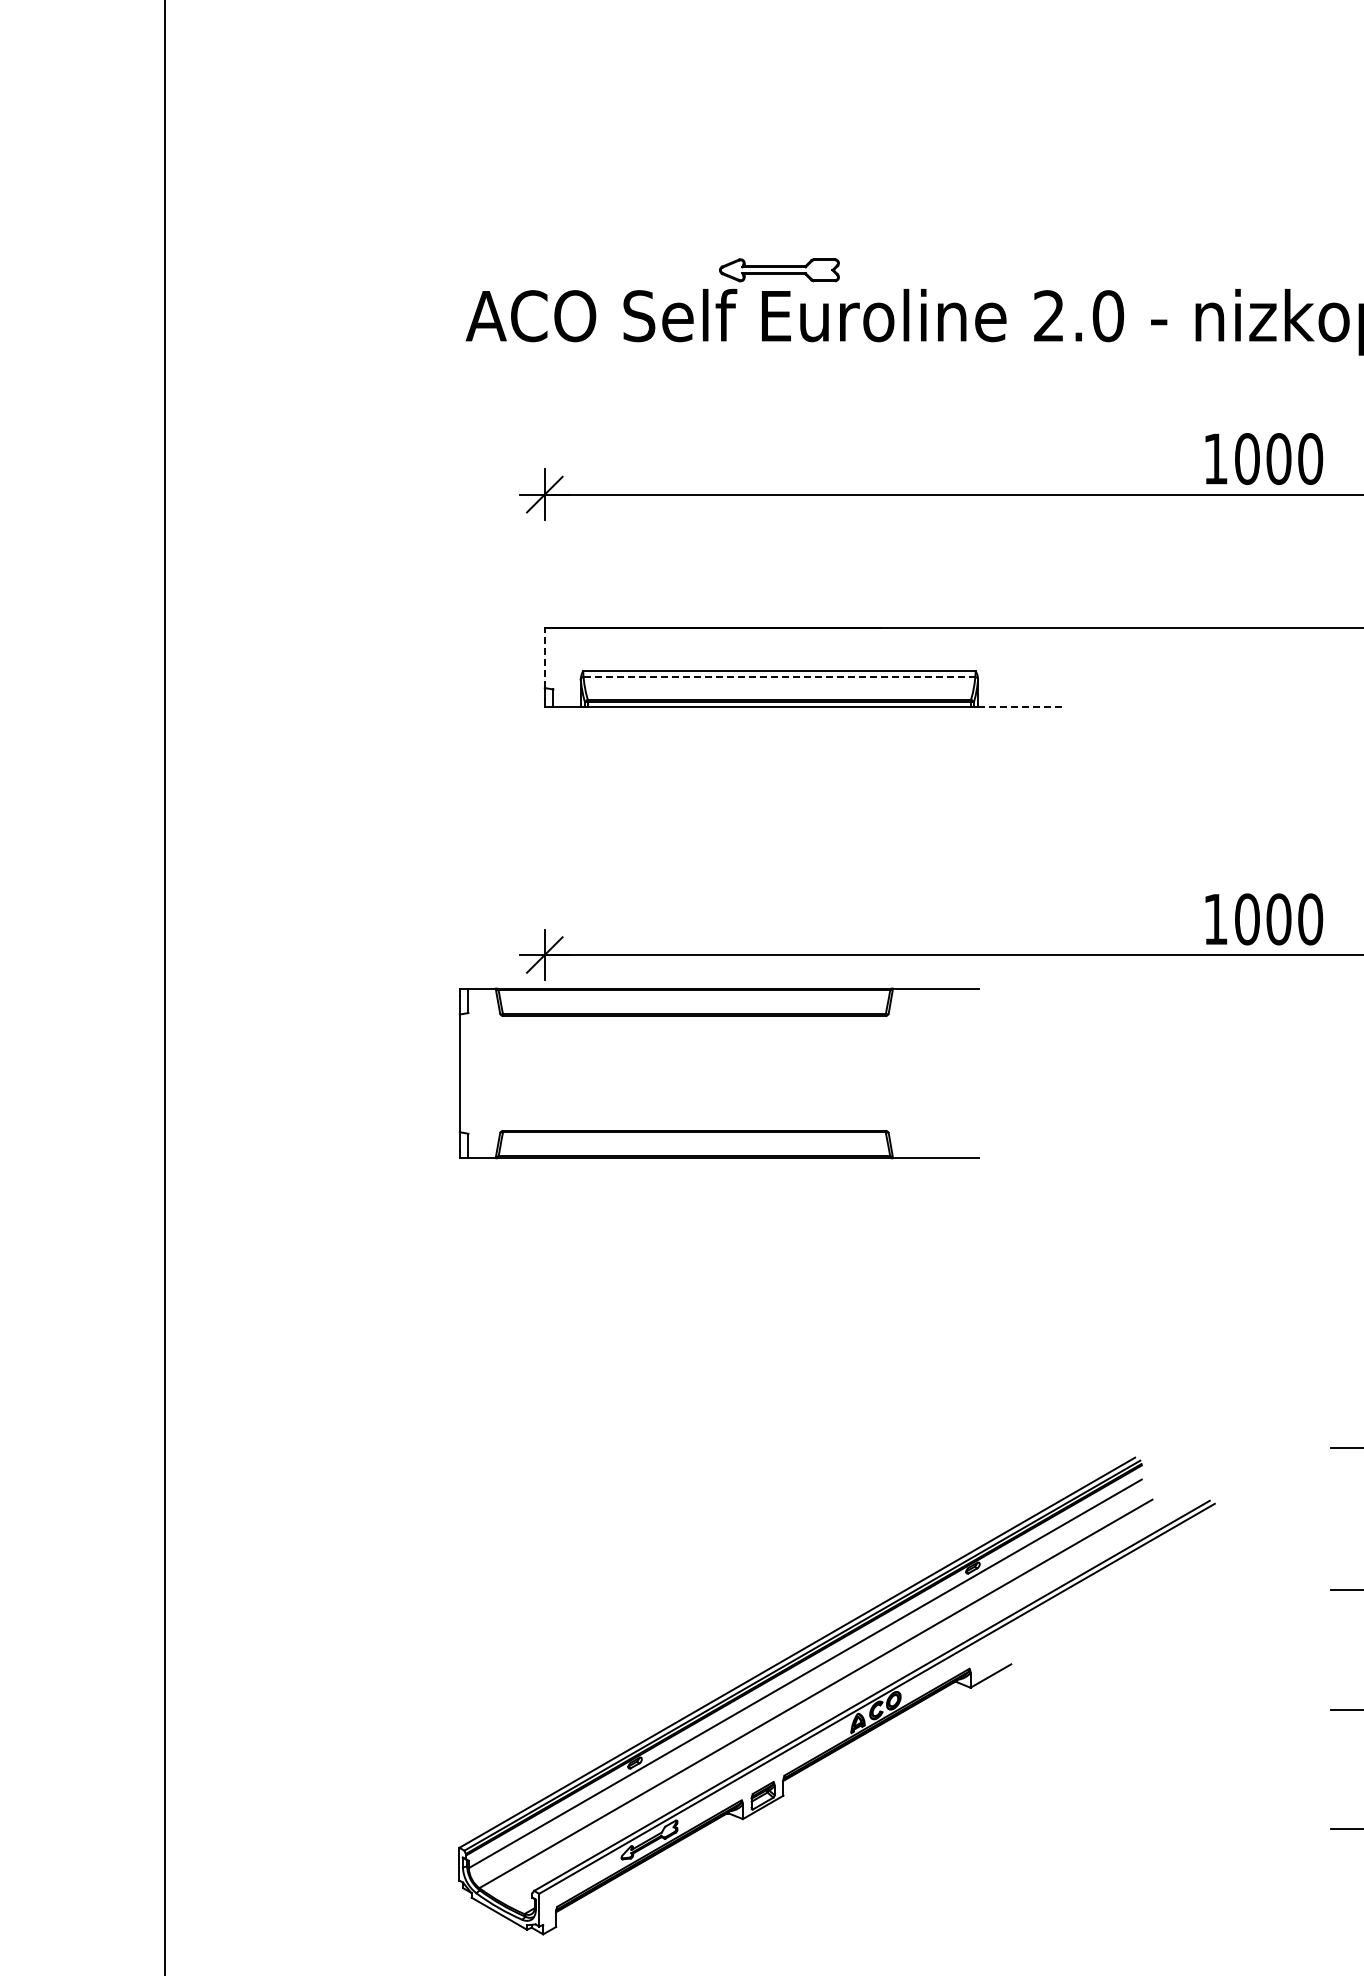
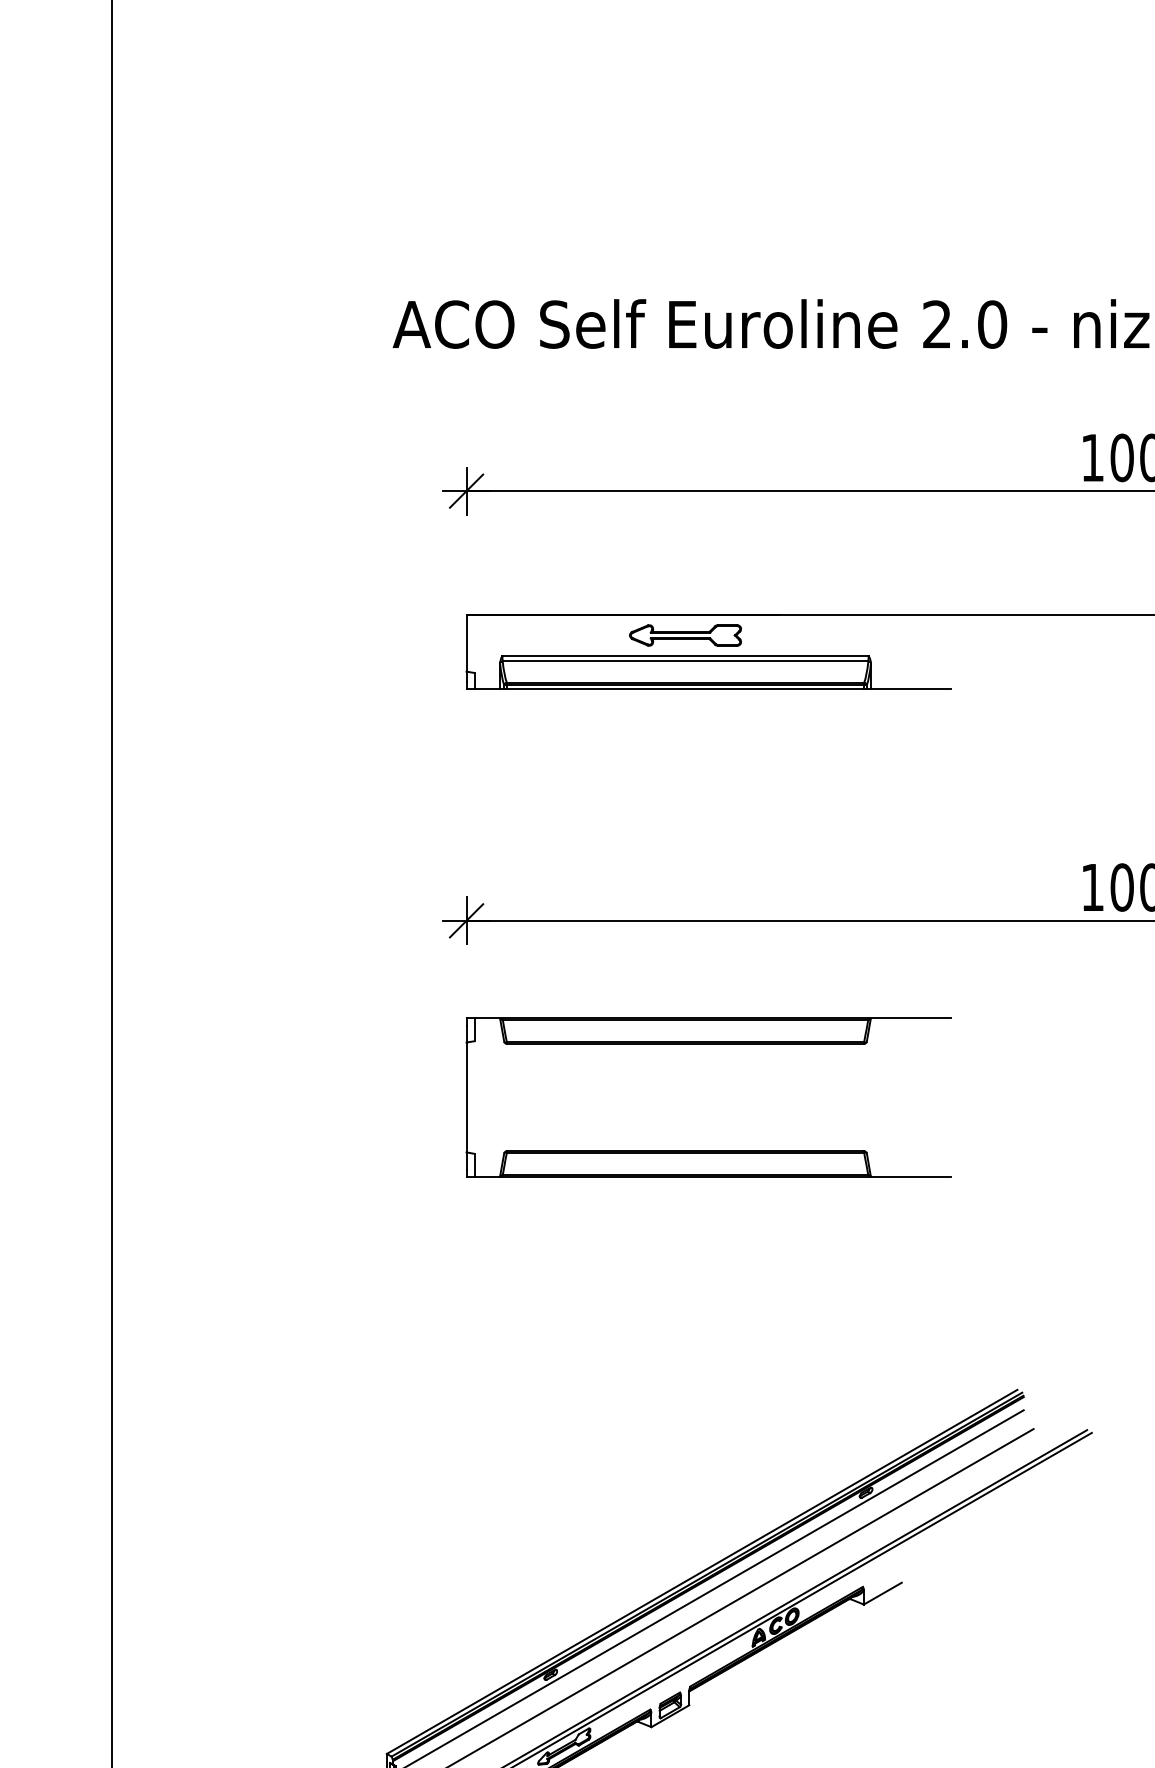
part: (779, 270) -> (685, 635), moved
line: (544, 657) -> (466, 643), dashed -> solid
line: (779, 677) -> (685, 661), dashed -> solid
line: (1021, 706) -> (911, 688), dashed -> solid
part: (718, 1016) -> (707, 1044), moved

